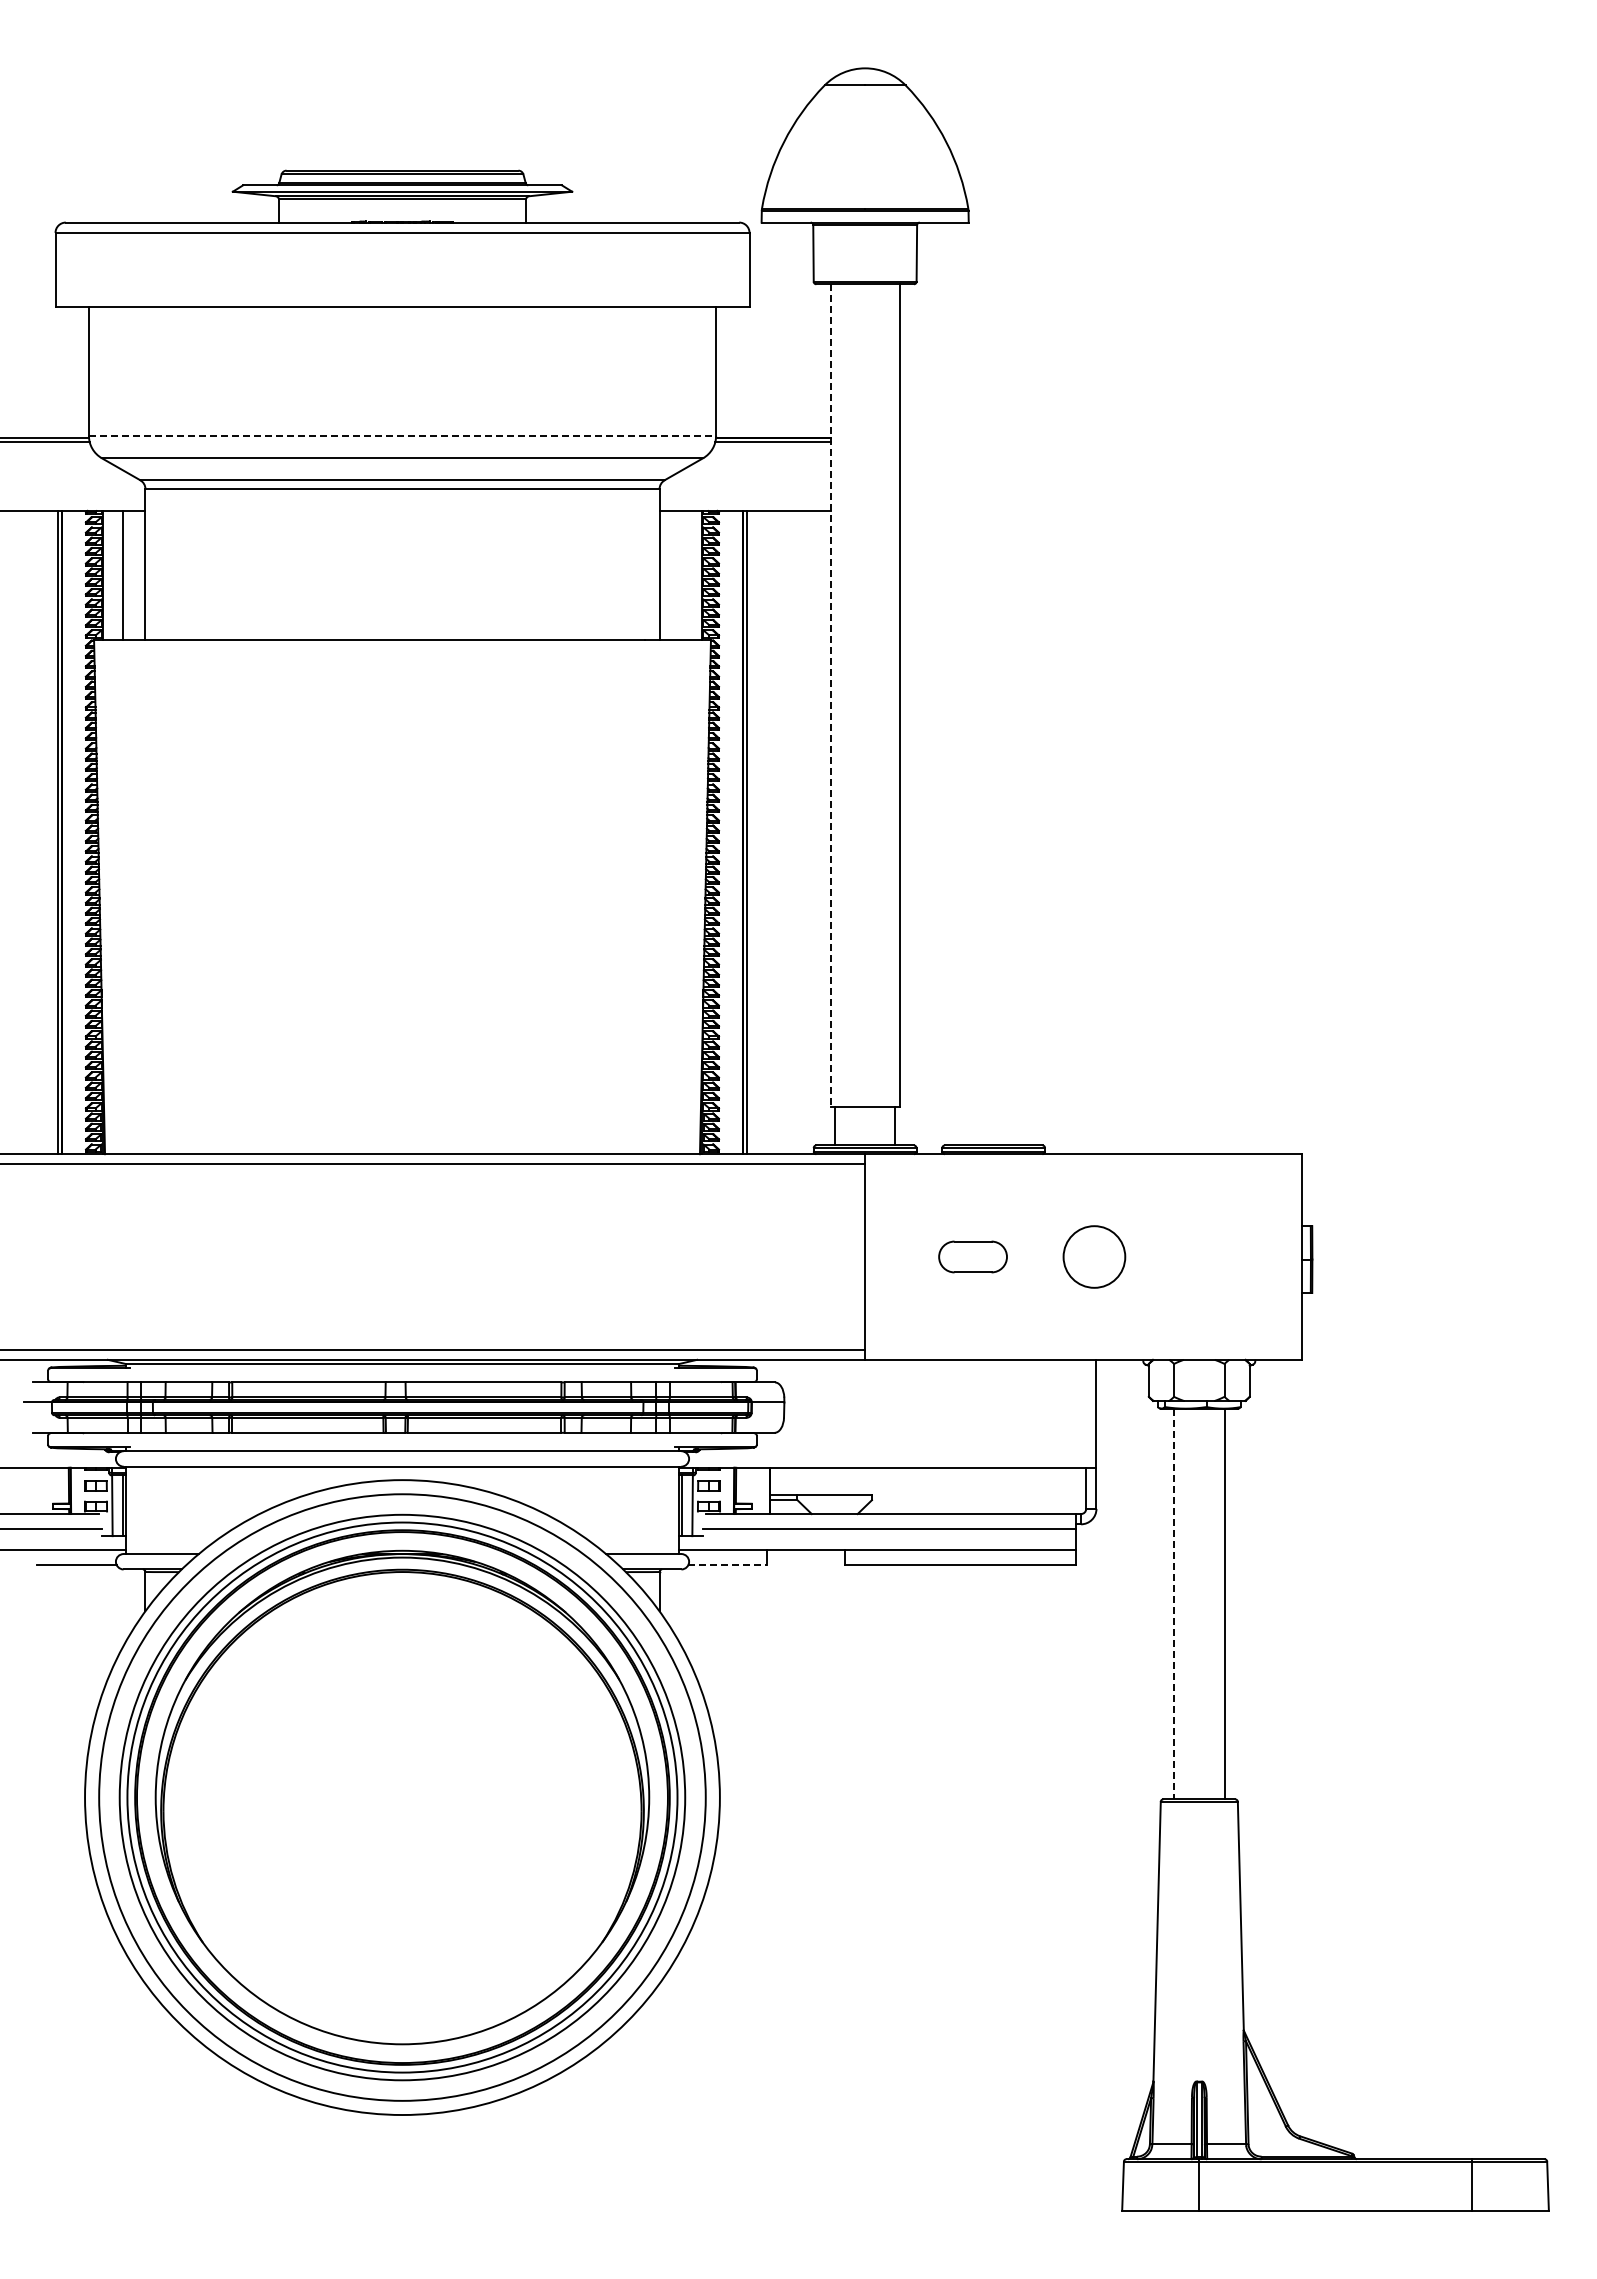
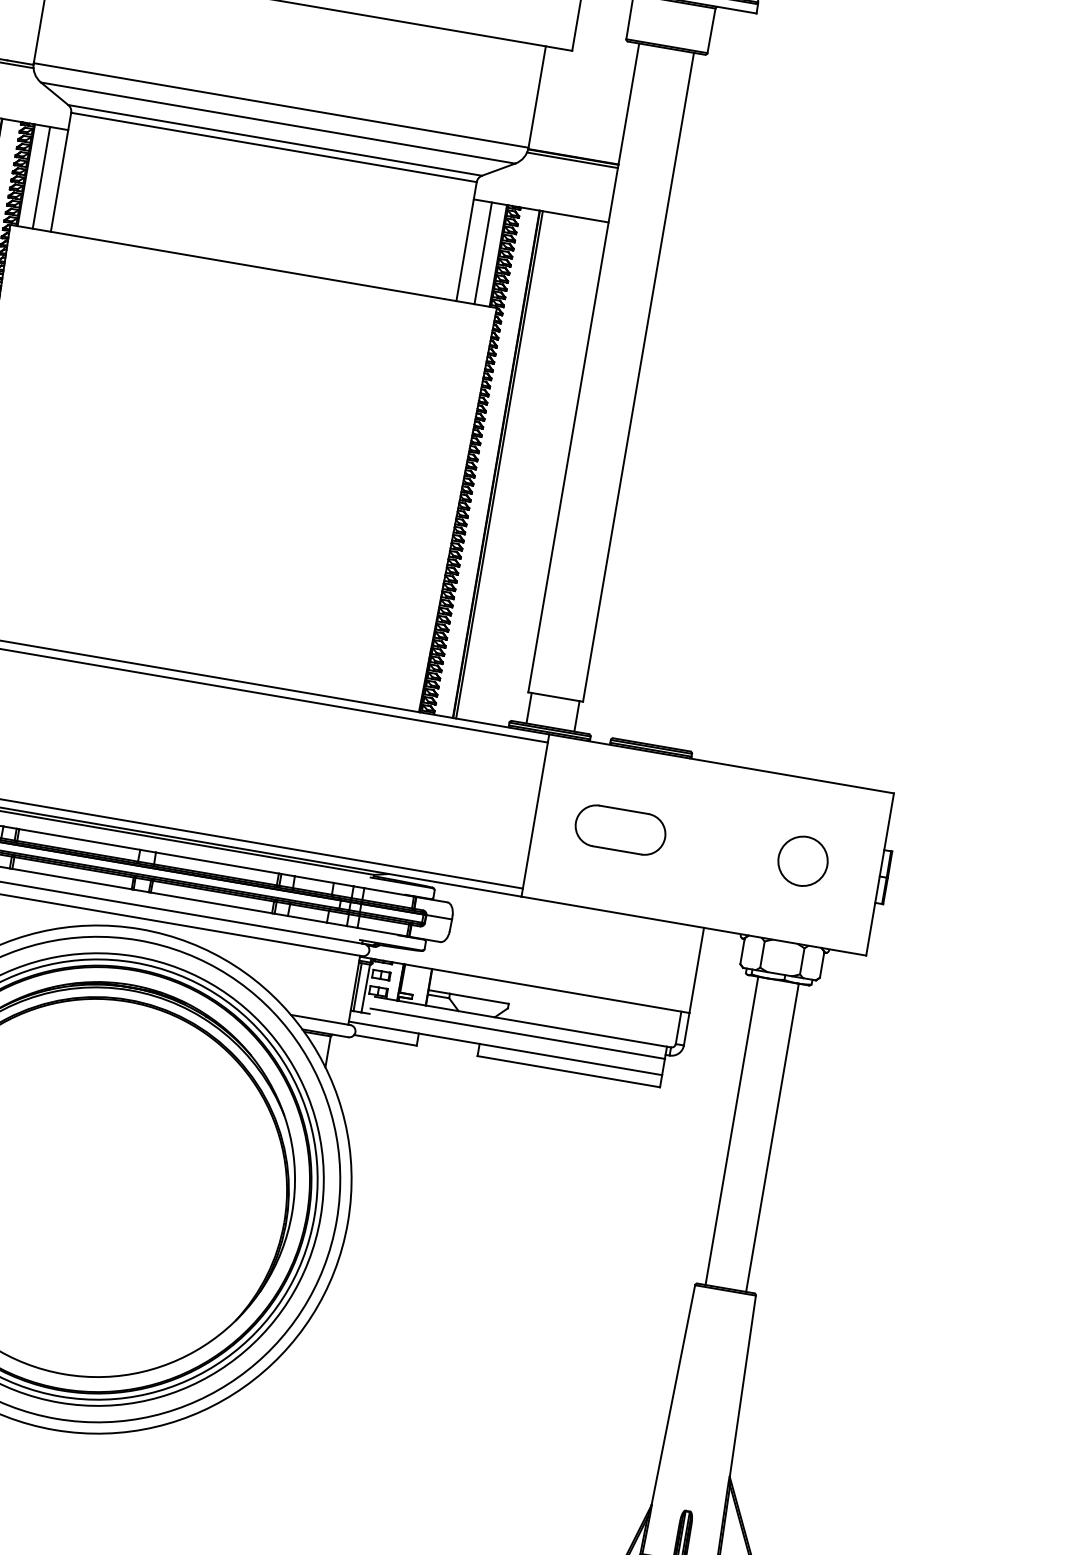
line: (402, 435) -> (281, 105), dashed -> solid
line: (682, 575) -> (483, 253), added
line: (830, 696) -> (583, 368), dashed -> solid
part: (972, 1256) -> (620, 829), size x1.67
circle: (1094, 1256) -> (803, 860), moved
line: (727, 1565) -> (385, 1040), dashed -> solid
line: (1173, 1604) -> (731, 1131), dashed -> solid

